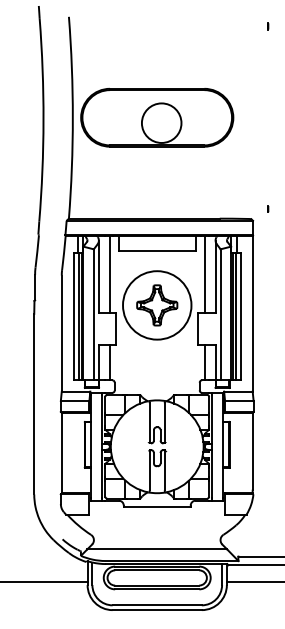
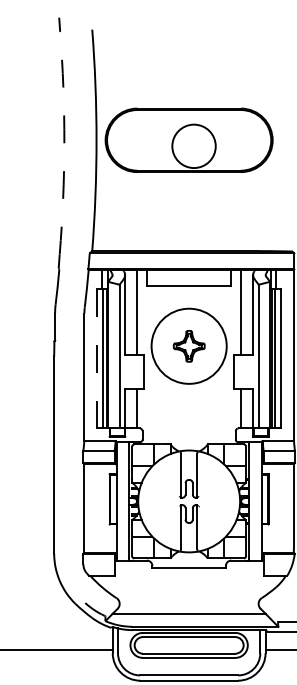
arc: (43, 120) -> (64, 143), solid -> dashed
part: (157, 305) -> (189, 346), size x0.7
line: (73, 316) -> (97, 358), solid -> dashed

